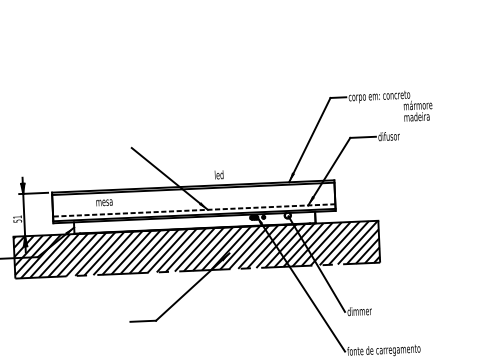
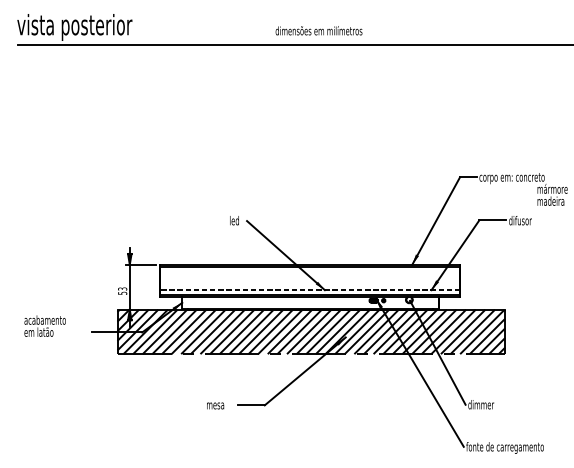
text: (219, 174) -> (234, 220), moved
text: (104, 202) -> (215, 405), moved
text: (17, 216) -> (122, 288), 51 -> 53

